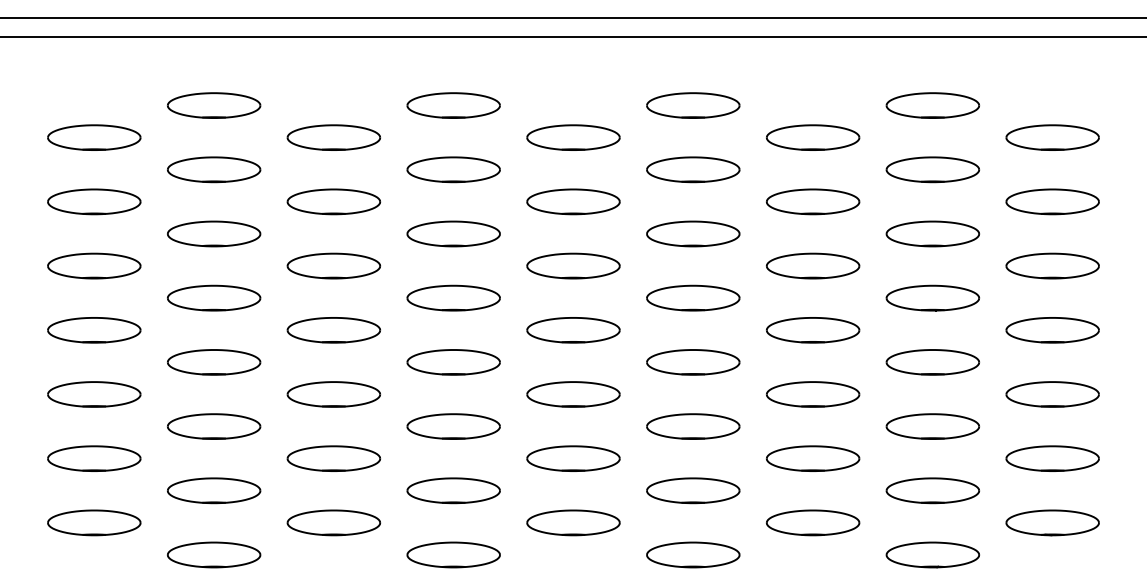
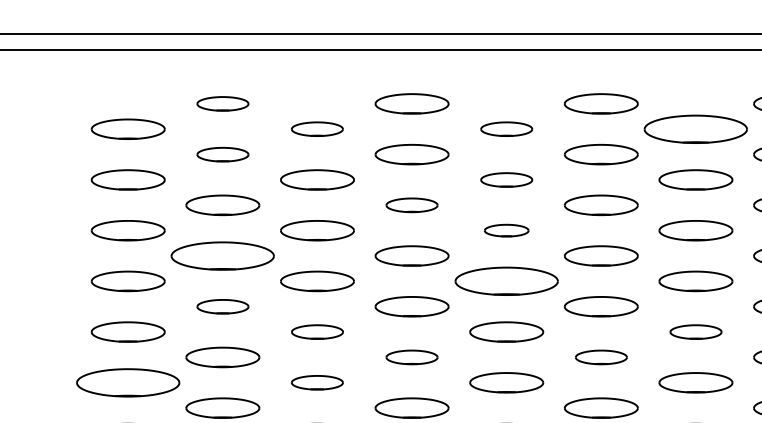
part: (214, 105) -> (223, 103), size x0.7
part: (333, 137) -> (317, 129), size x0.7
part: (573, 137) -> (506, 129), size x0.7
part: (813, 137) -> (696, 129), size x1.4
part: (214, 169) -> (223, 154), size x0.7
part: (573, 201) -> (506, 179), size x0.7
part: (453, 233) -> (411, 204), size x0.7
part: (573, 265) -> (506, 230), size x0.6
part: (214, 297) -> (223, 255), size x1.4
part: (573, 330) -> (506, 281), size x1.4
part: (214, 362) -> (223, 306), size x0.7
part: (333, 394) -> (317, 332), size x0.7
part: (813, 394) -> (696, 332), size x0.7
part: (453, 426) -> (411, 357), size x0.7
part: (693, 426) -> (601, 357), size x0.7
part: (94, 458) -> (128, 382), size x1.4
part: (333, 458) -> (317, 382), size x0.7

